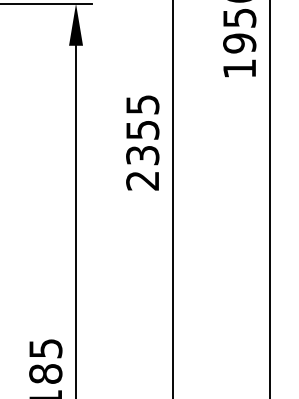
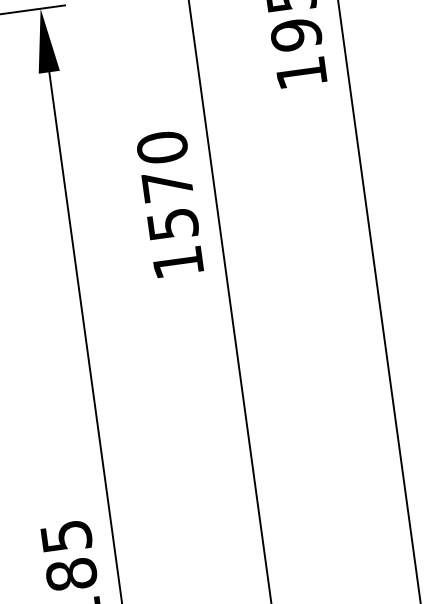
text: (142, 142) -> (169, 204), 2355 -> 1570

